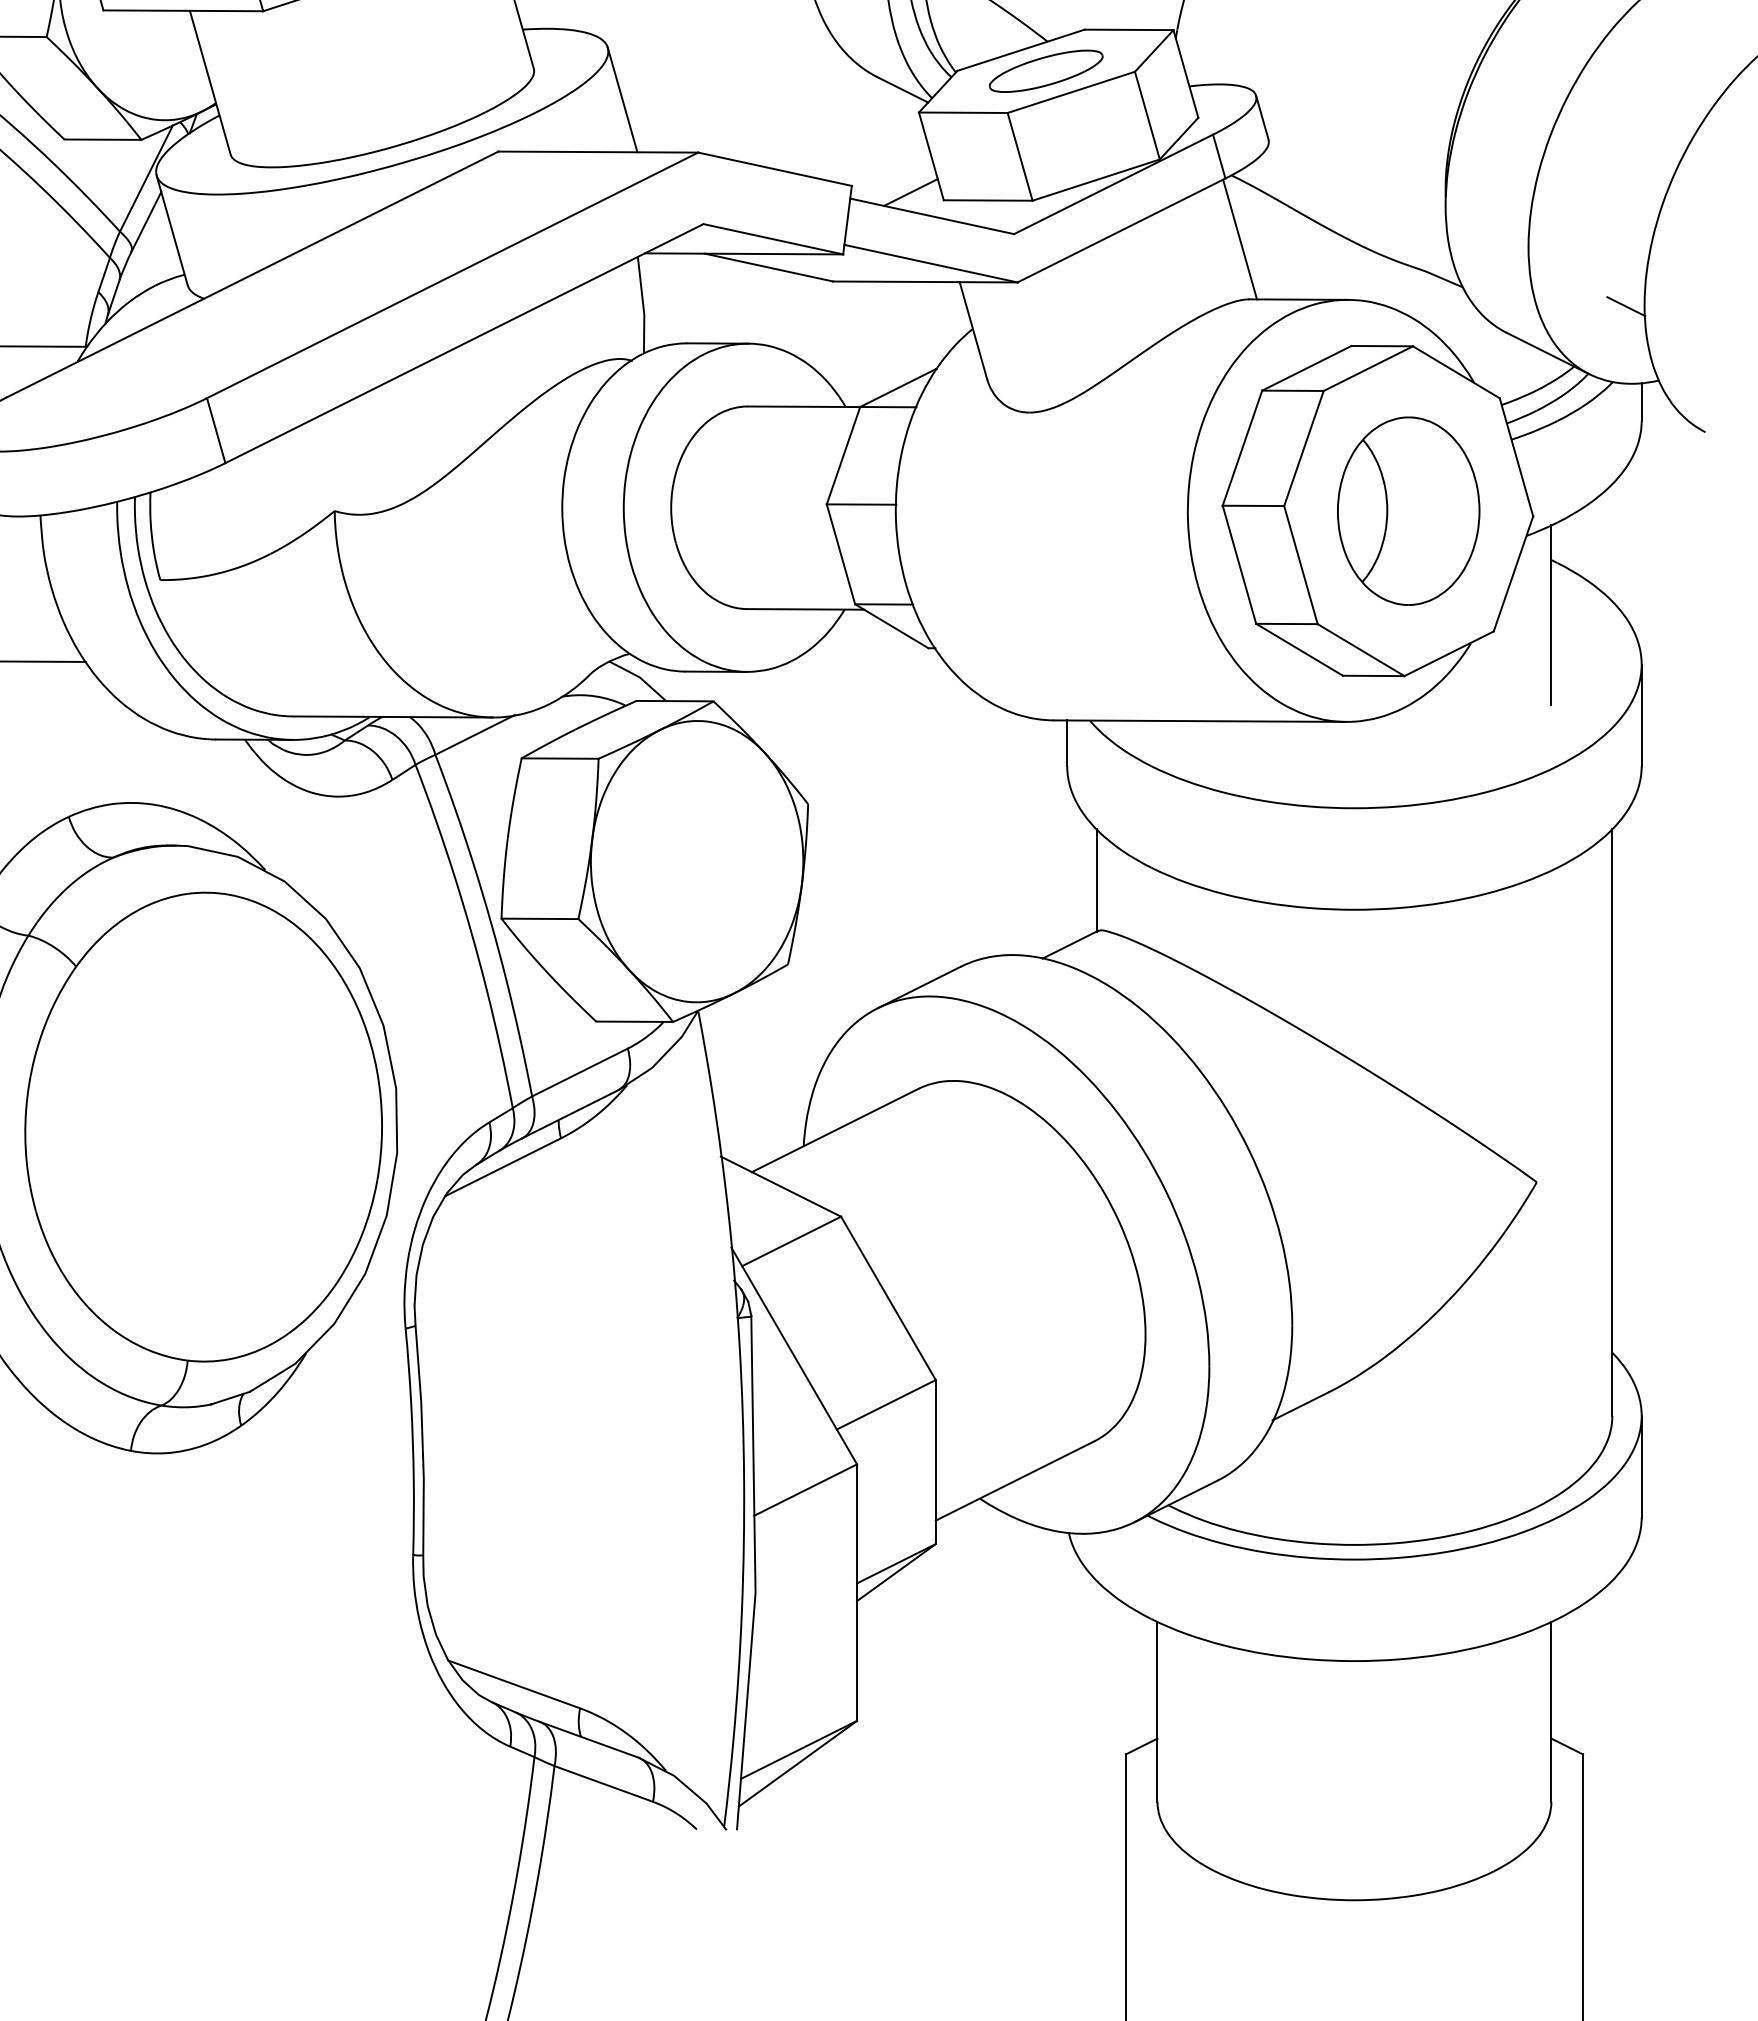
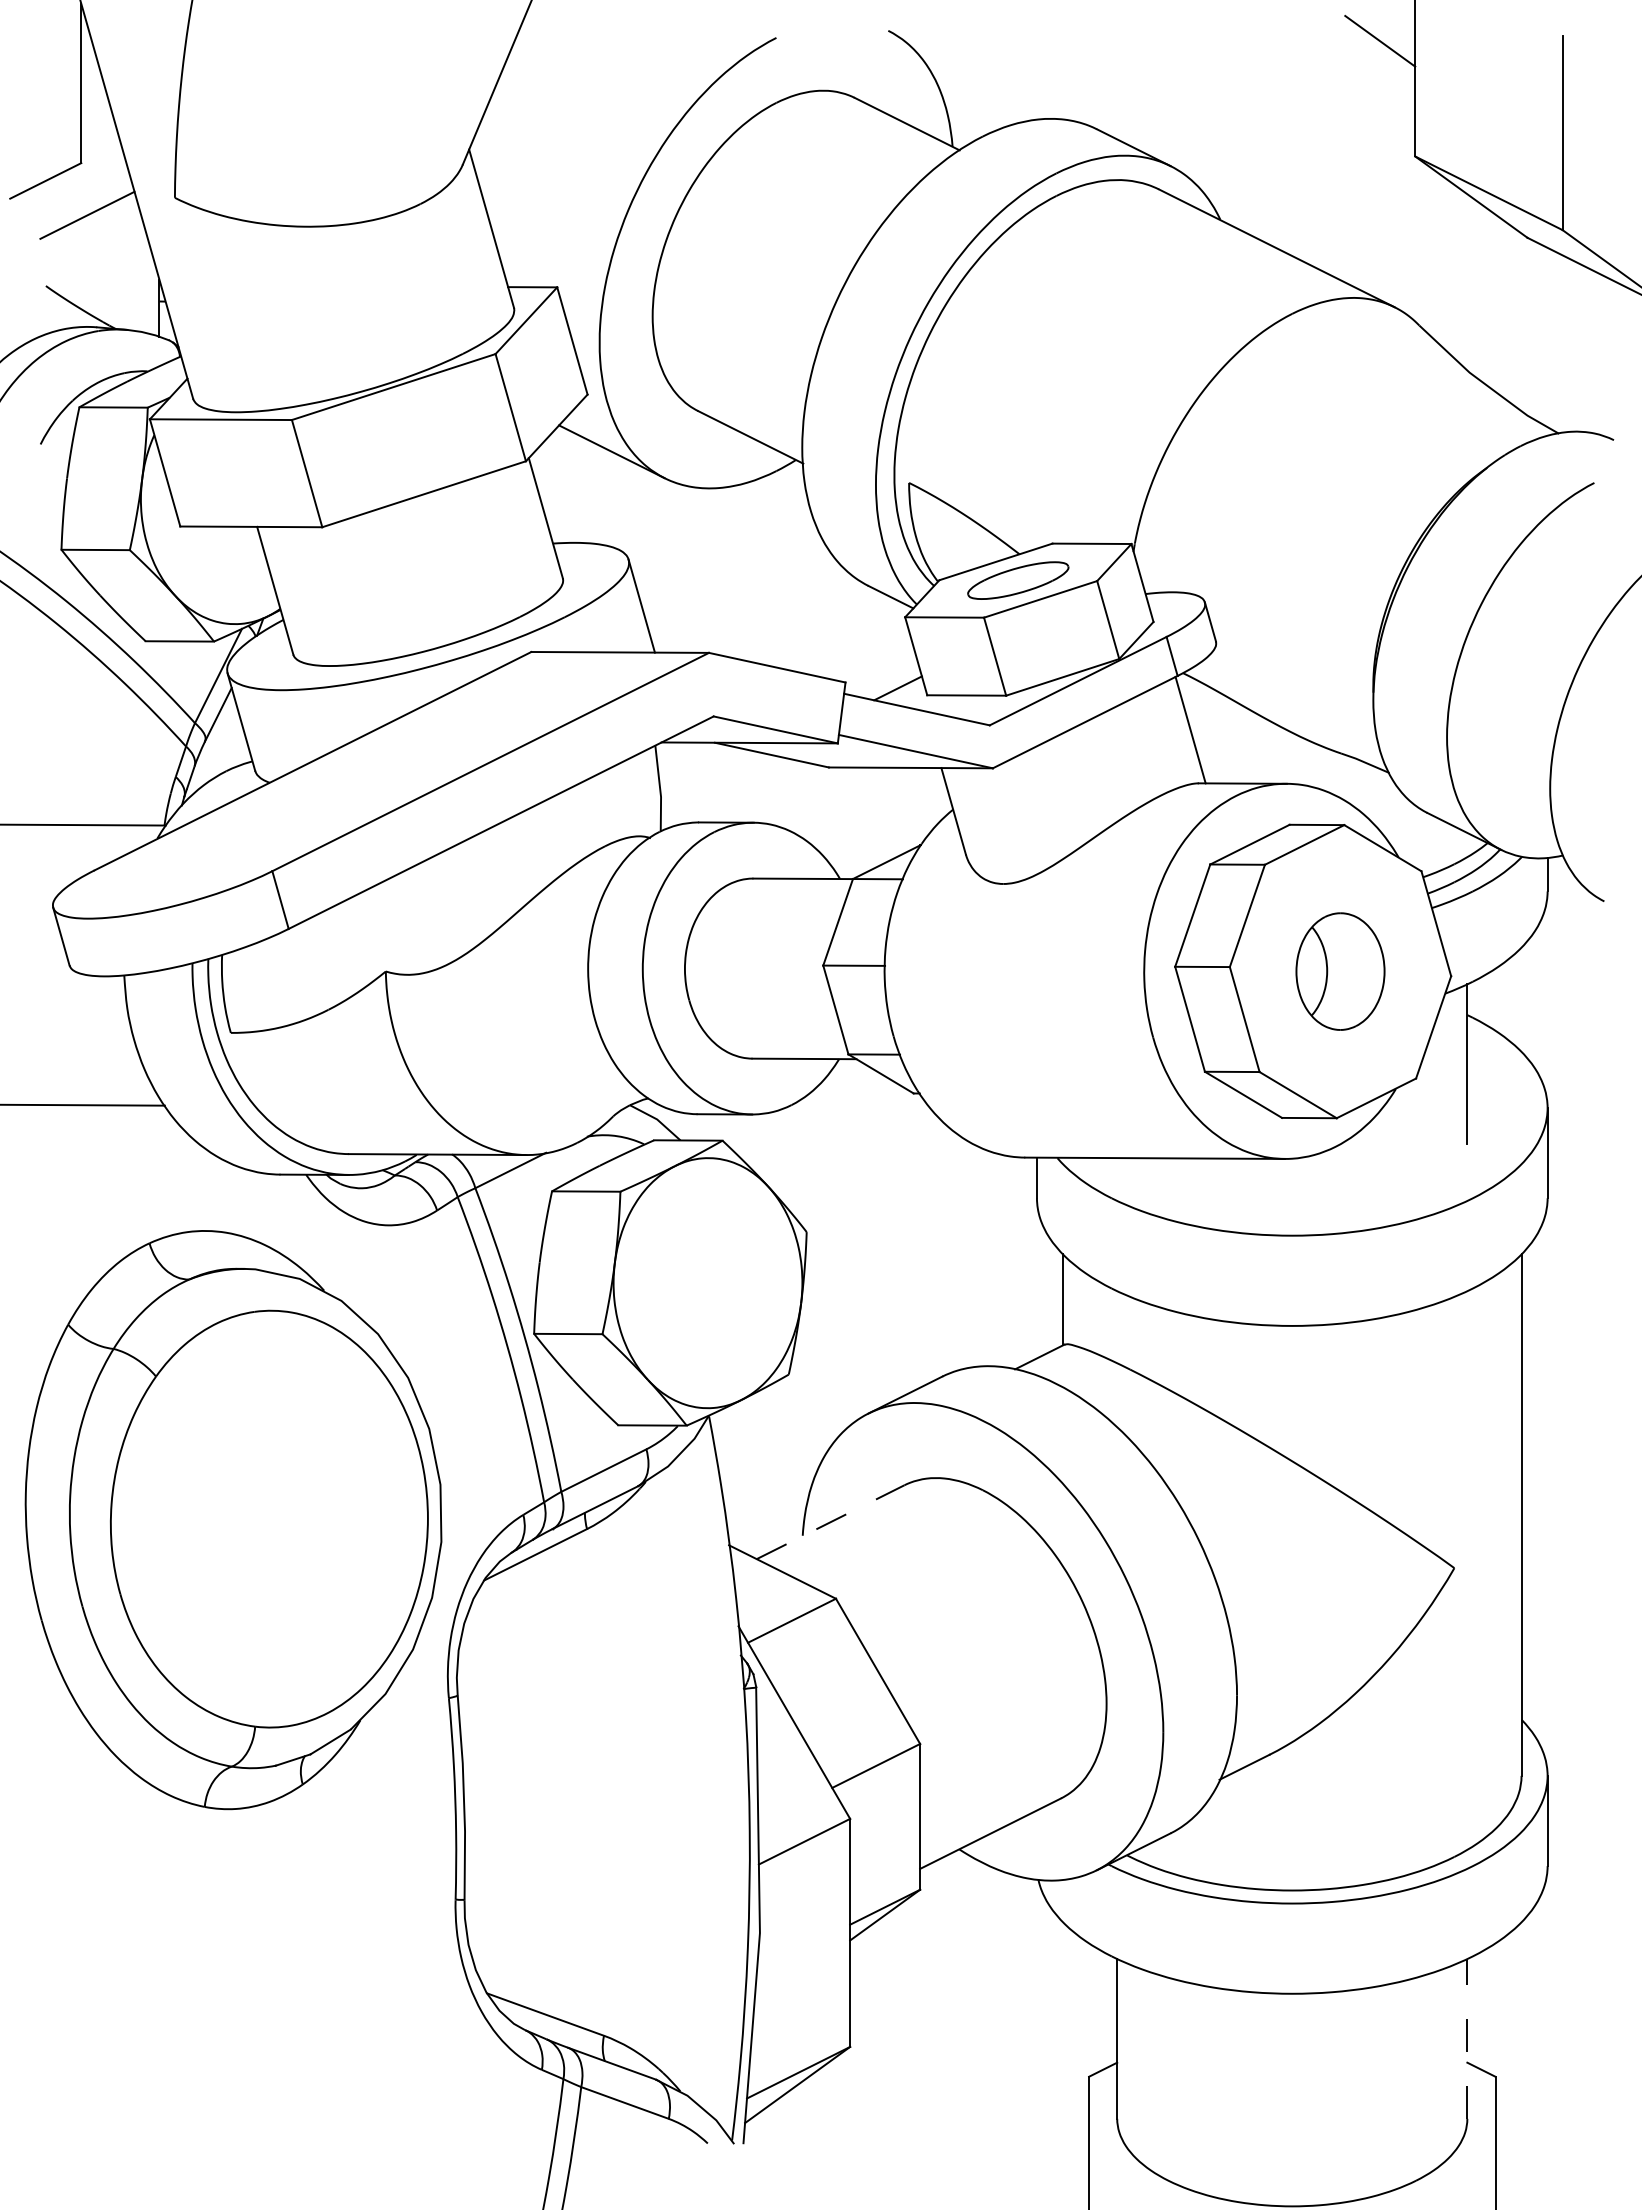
line: (1625, 306) -> (1533, 789), removed
part: (1408, 511) -> (1340, 971), size x0.7
line: (834, 1130) -> (830, 1522), solid -> dashed
line: (1551, 1711) -> (1467, 2038), solid -> dashed

